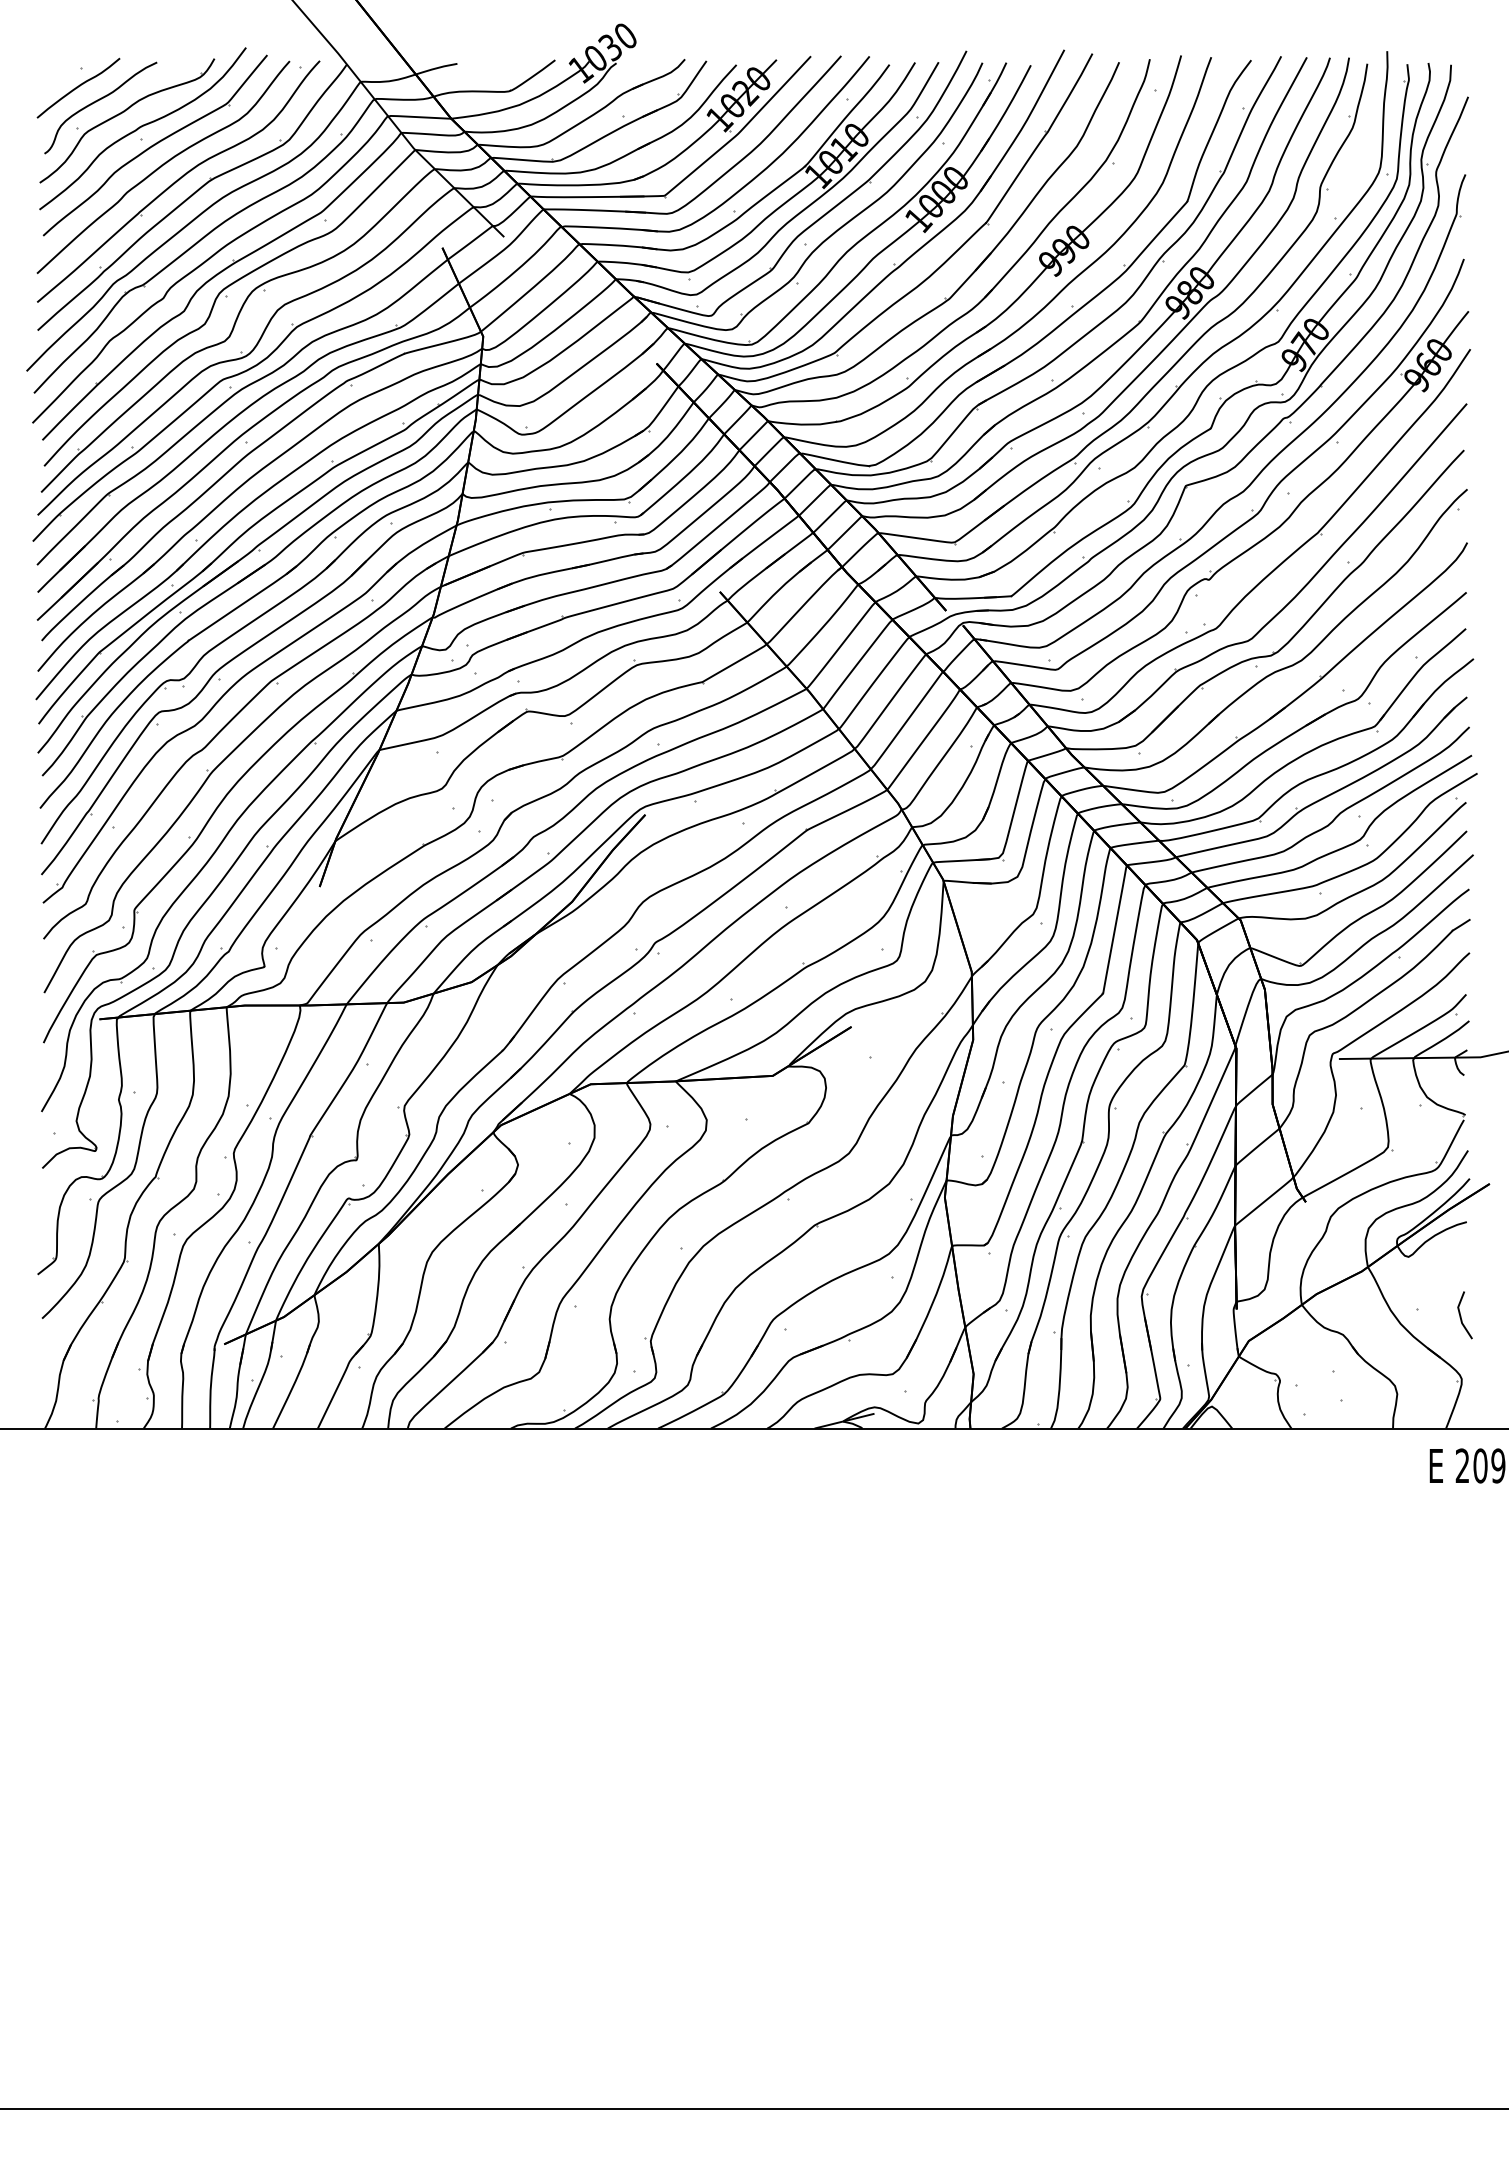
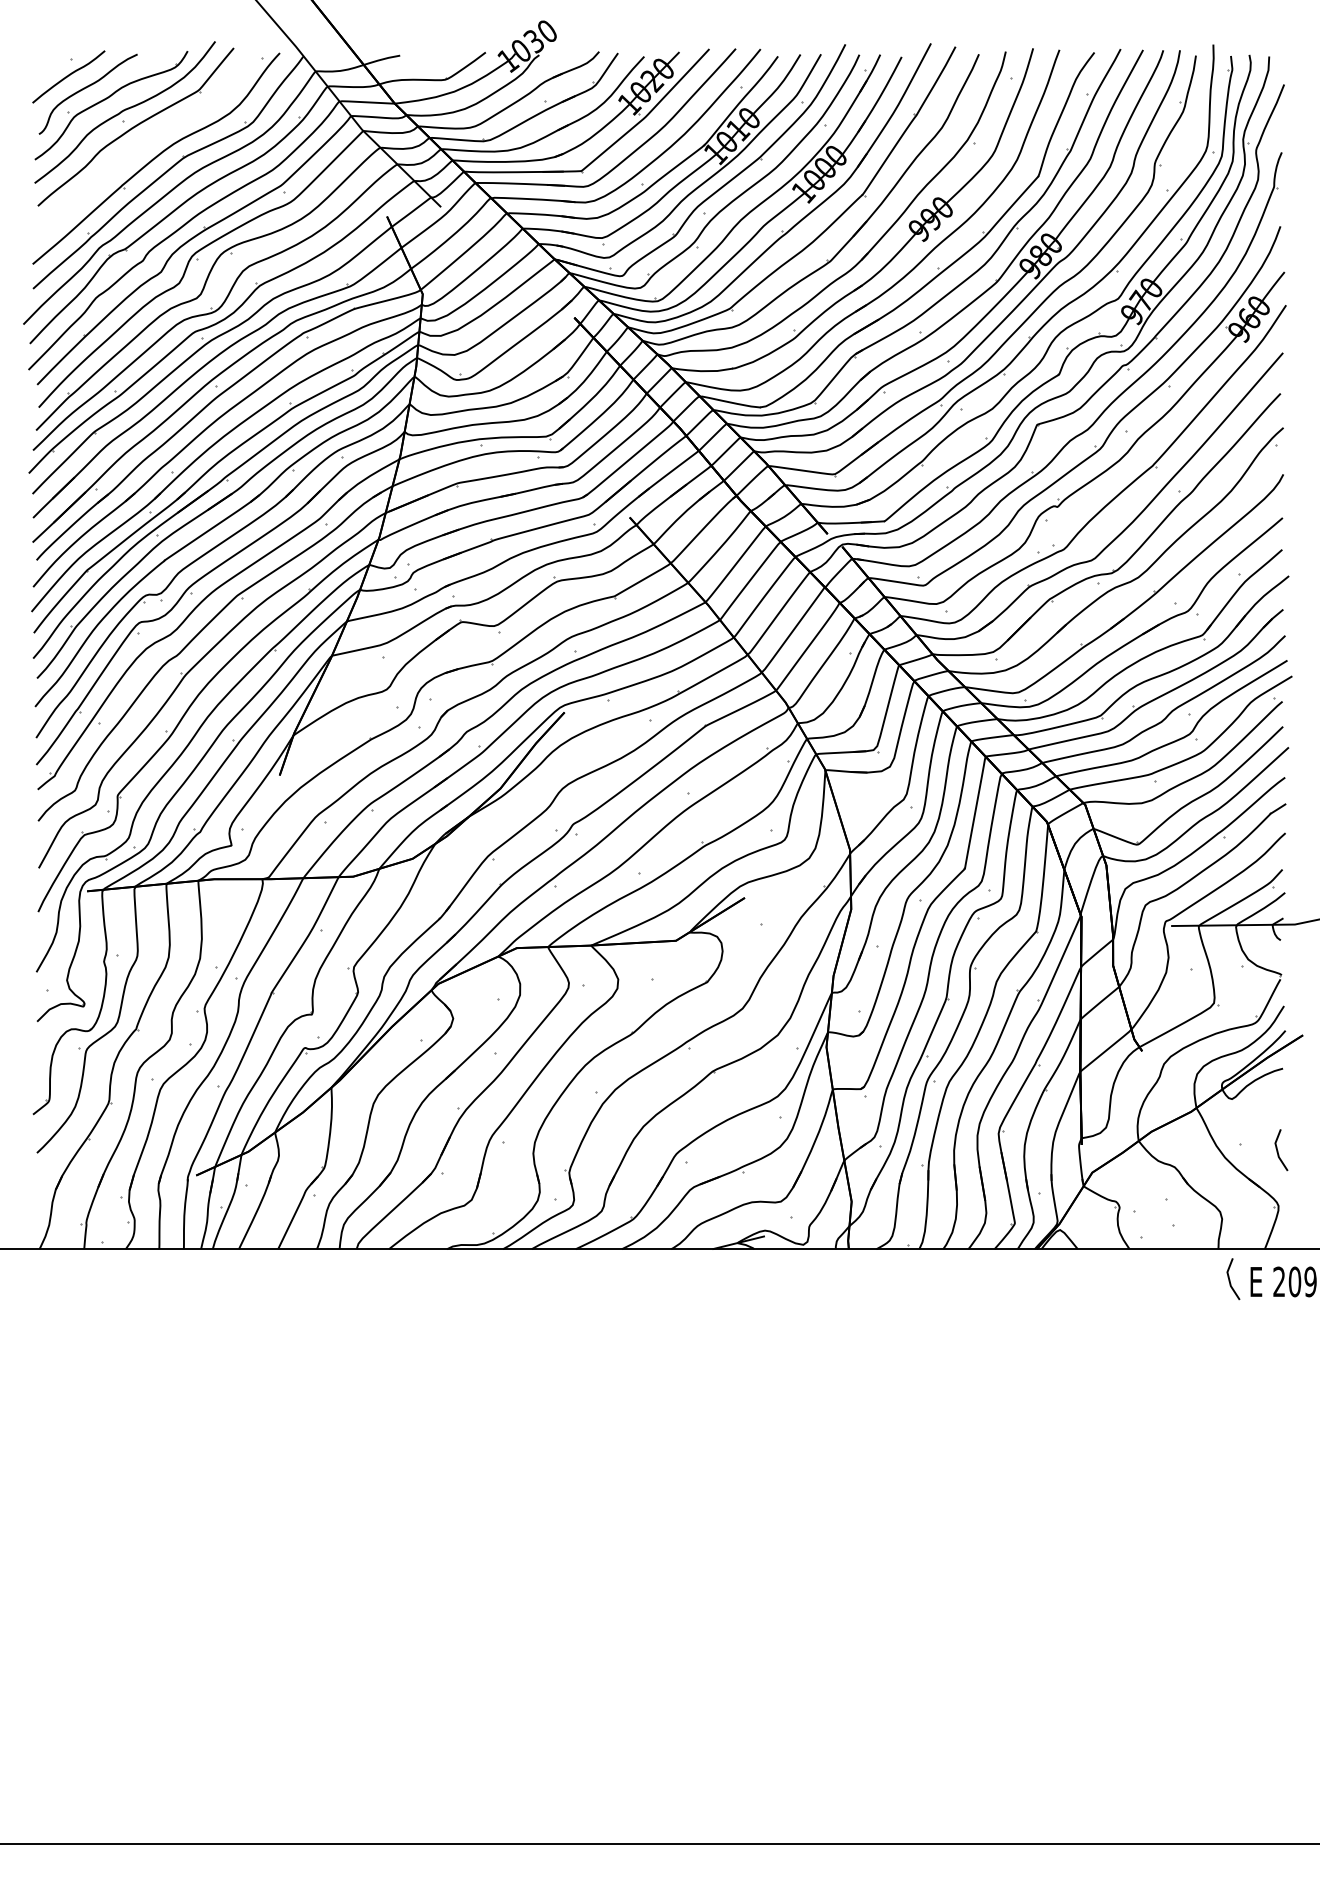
curve: (162, 166) -> (142, 145), removed
line: (1406, 1463) -> (1230, 1279), added

